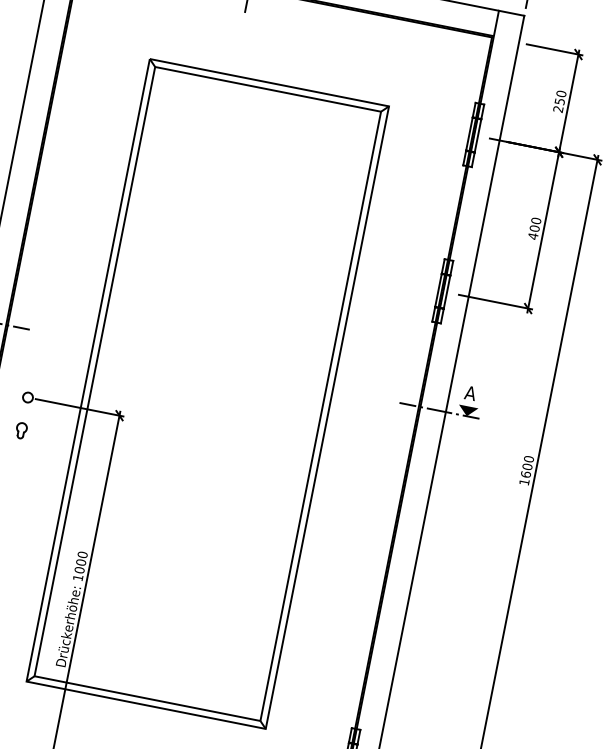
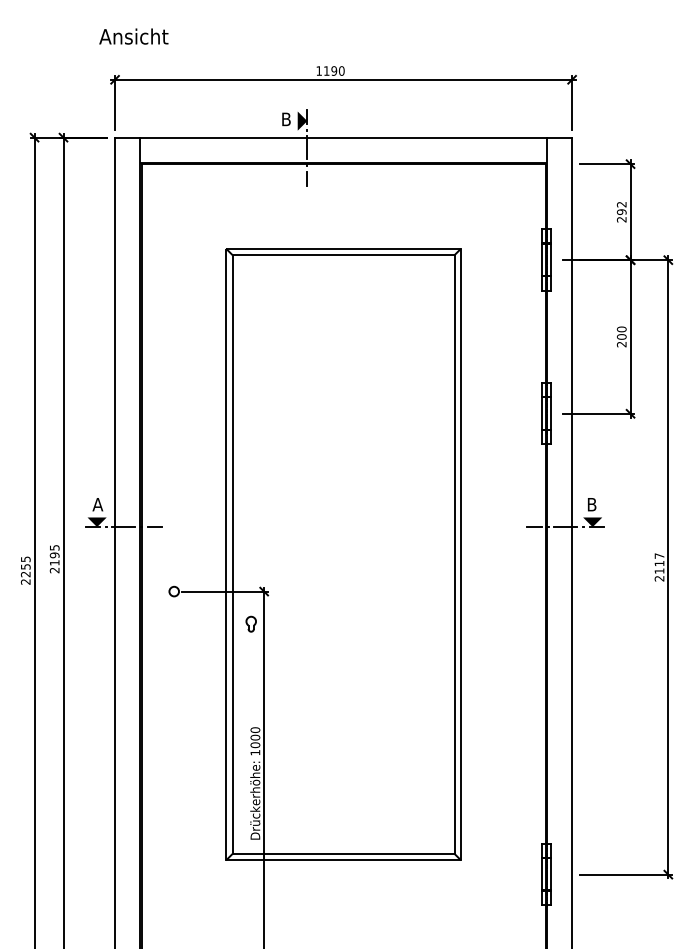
text: (560, 97) -> (621, 208), 250 -> 292
text: (532, 236) -> (621, 344), 400 -> 200
text: (470, 393) -> (591, 504), A -> B
part: (20, 429) -> (250, 623), moved
text: (526, 470) -> (659, 567), 1600 -> 2117

